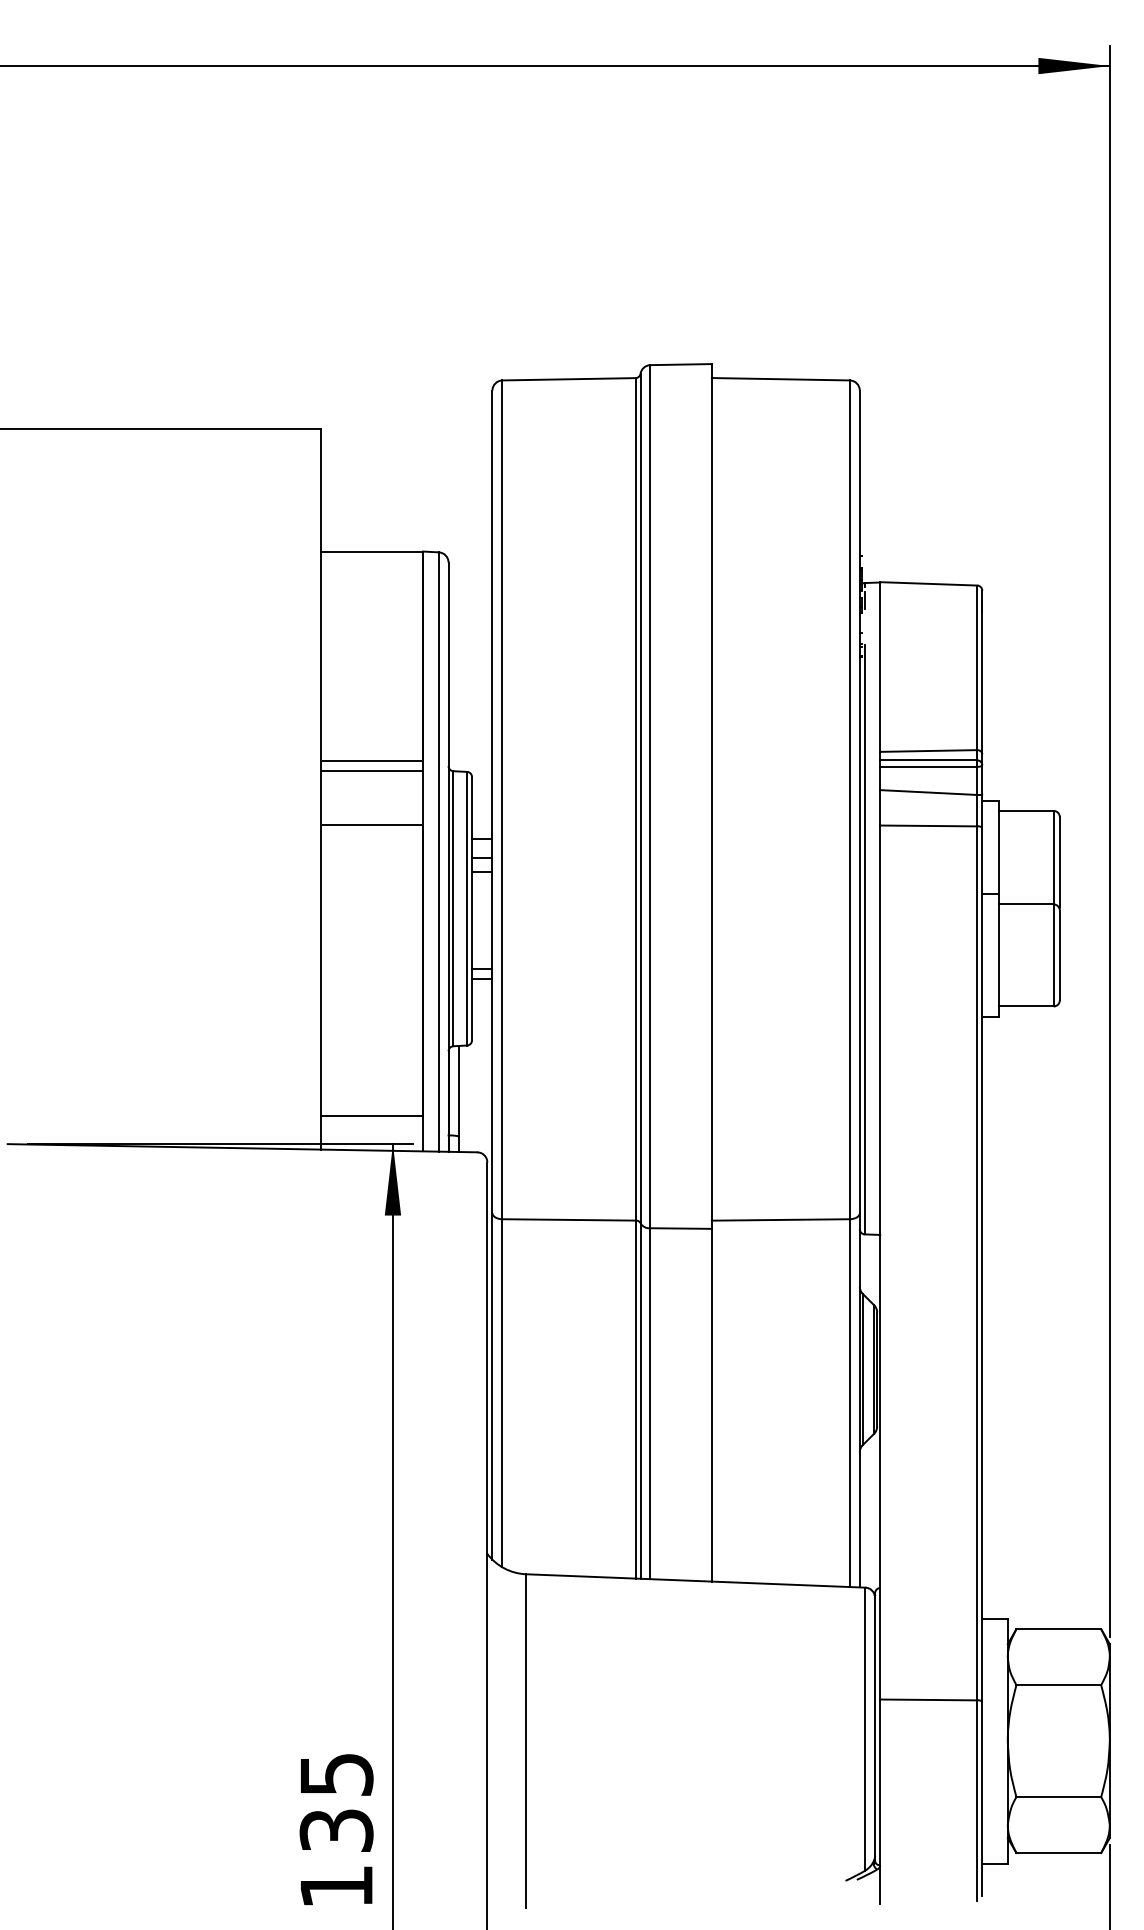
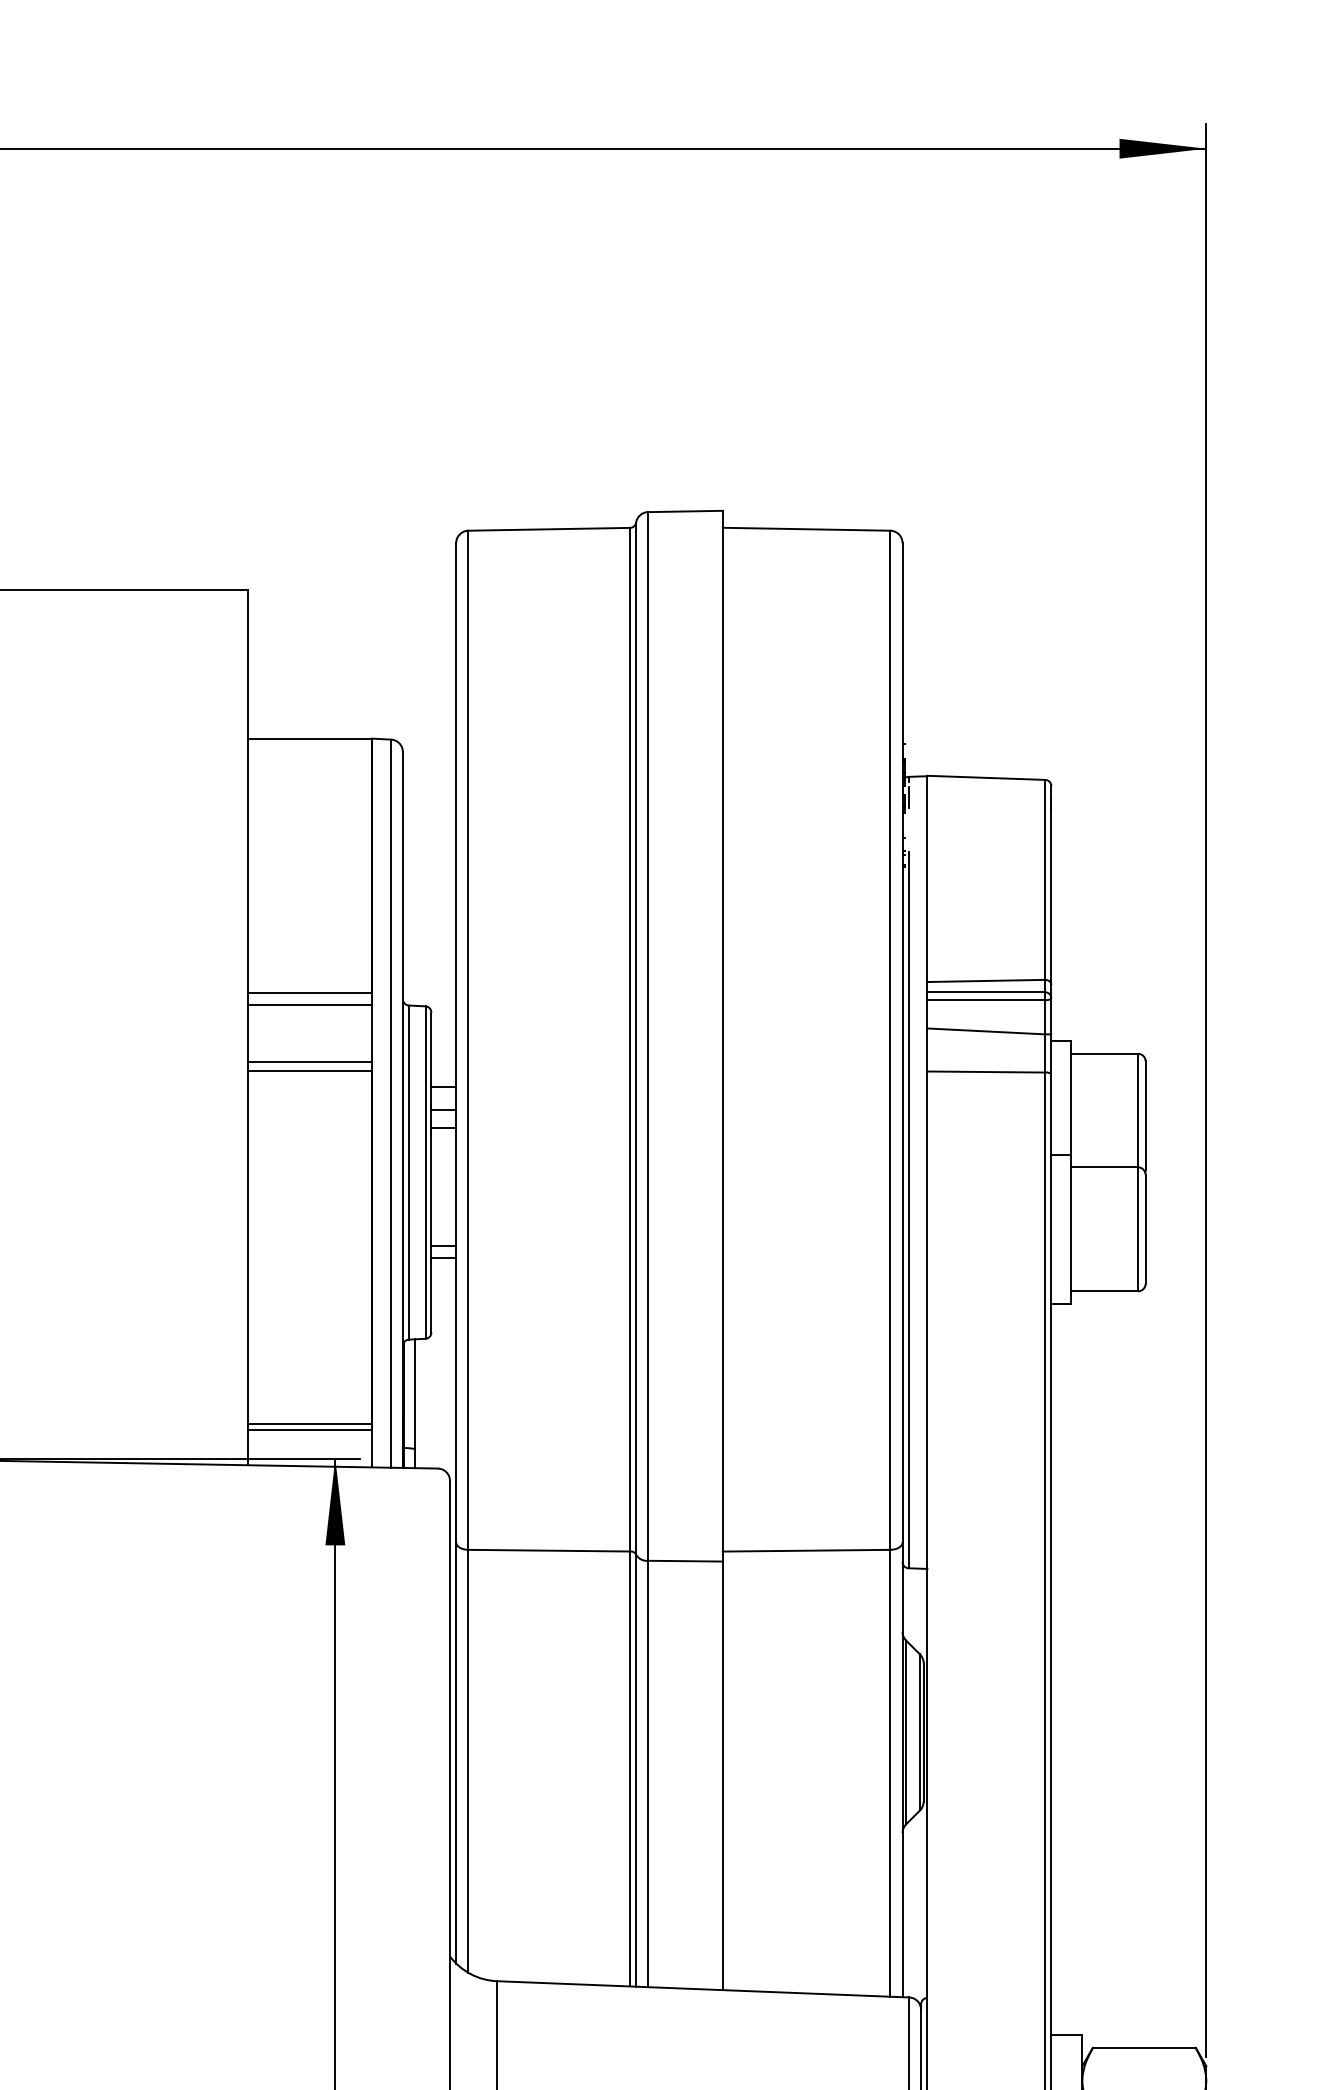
line: (372, 818) -> (310, 1062), added
line: (372, 1120) -> (310, 1429), added

